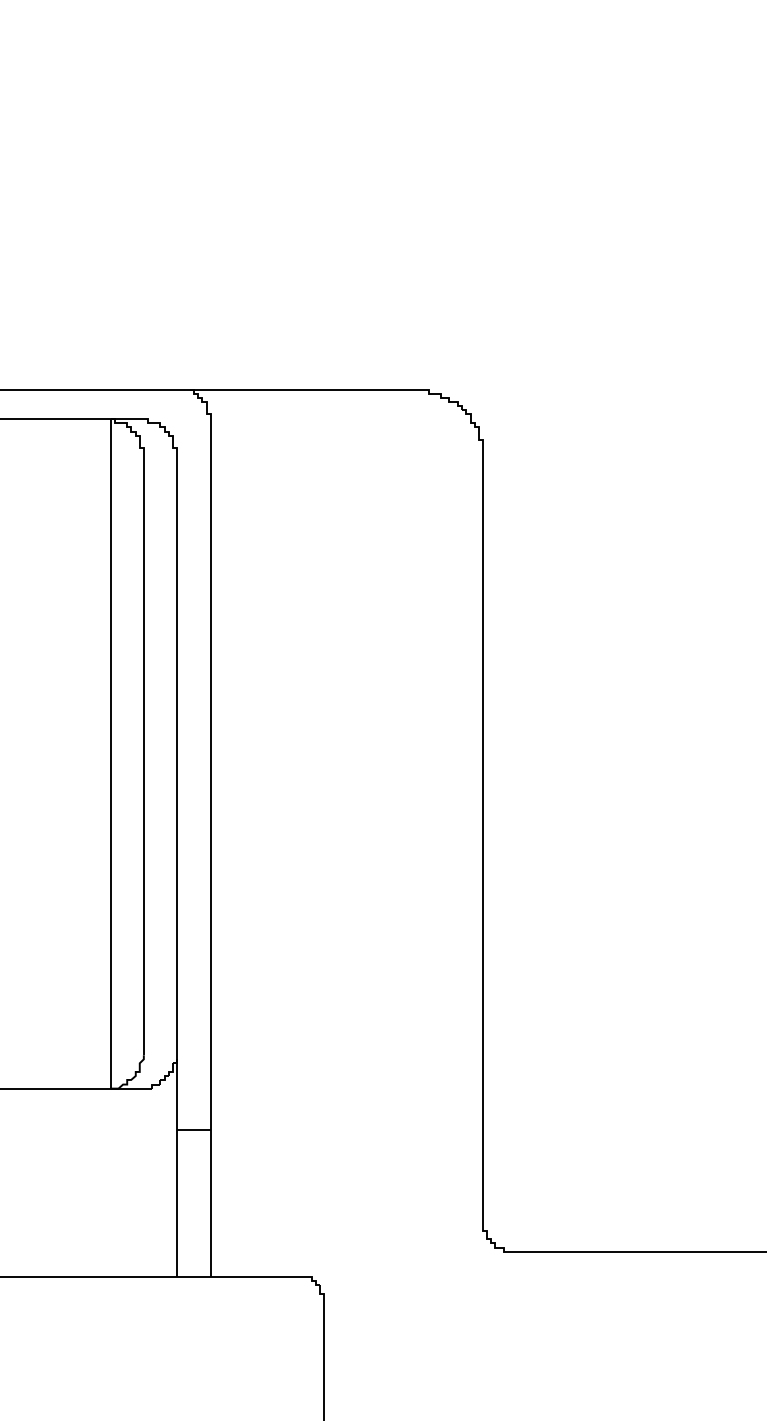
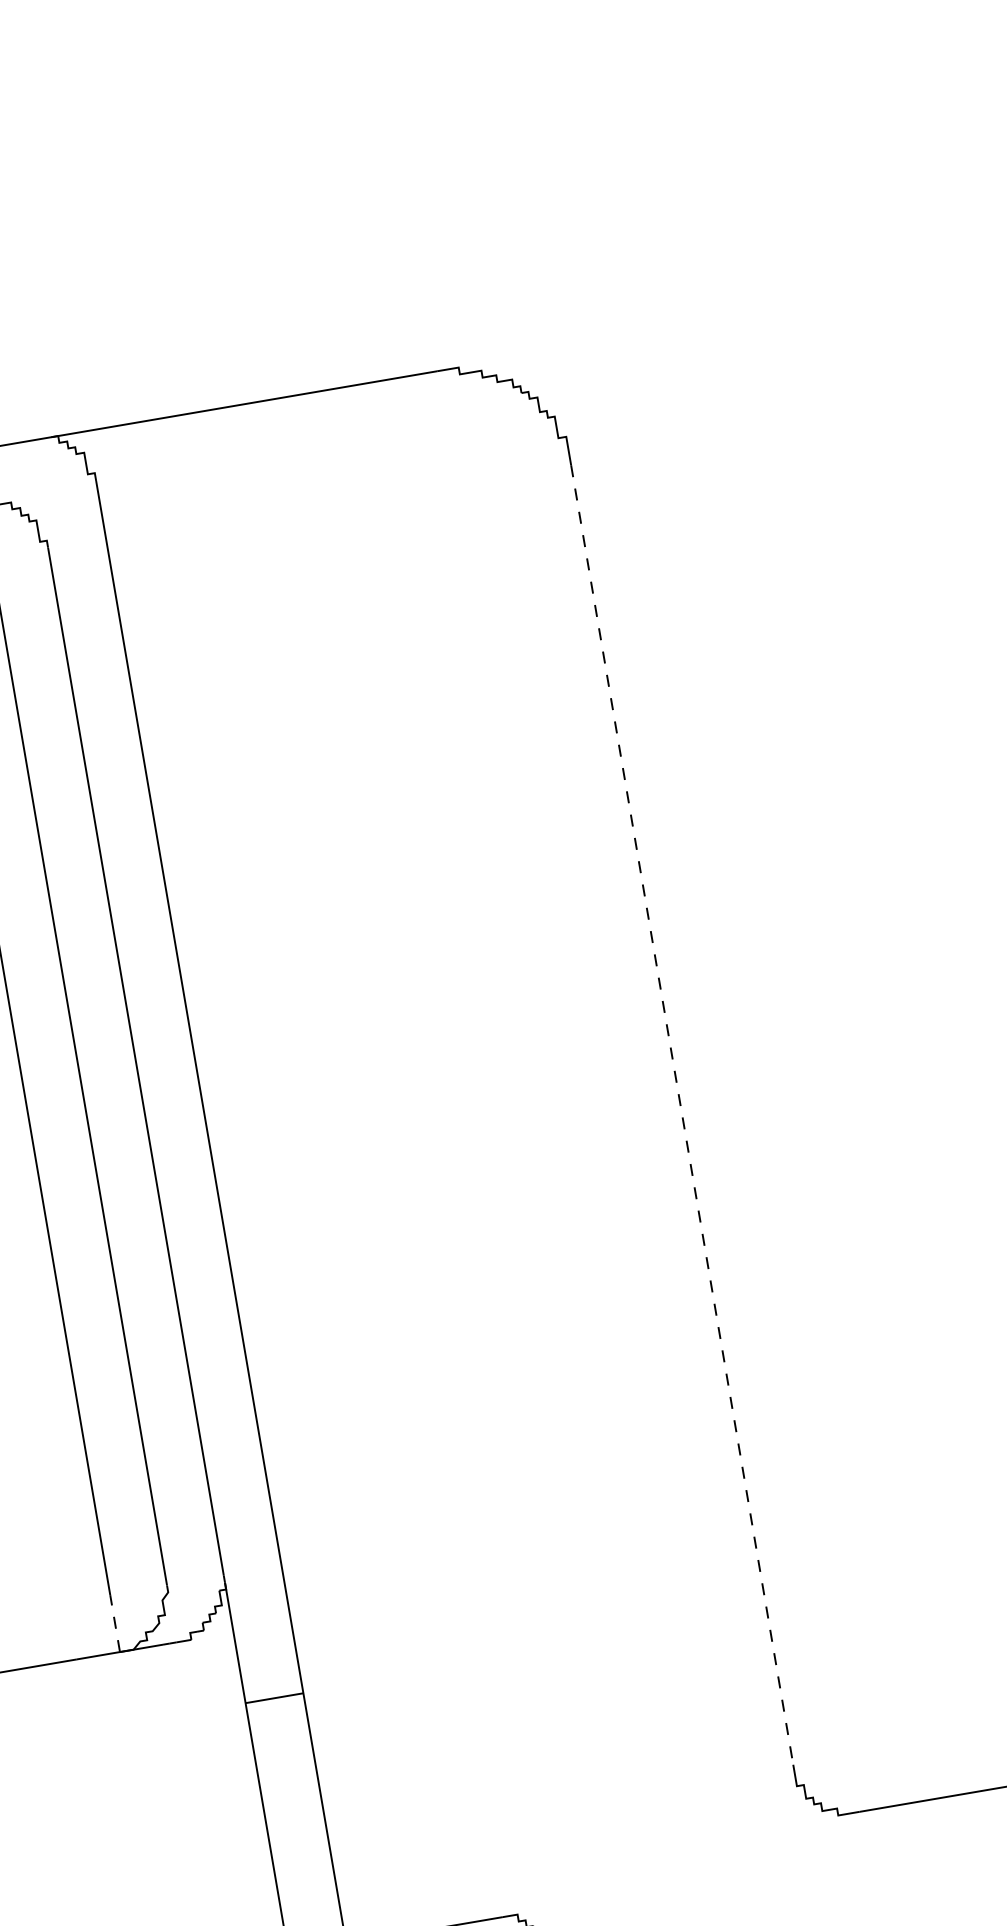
line: (483, 837) -> (682, 1115), solid -> dashed
line: (110, 1071) -> (114, 1622), solid -> dashed

